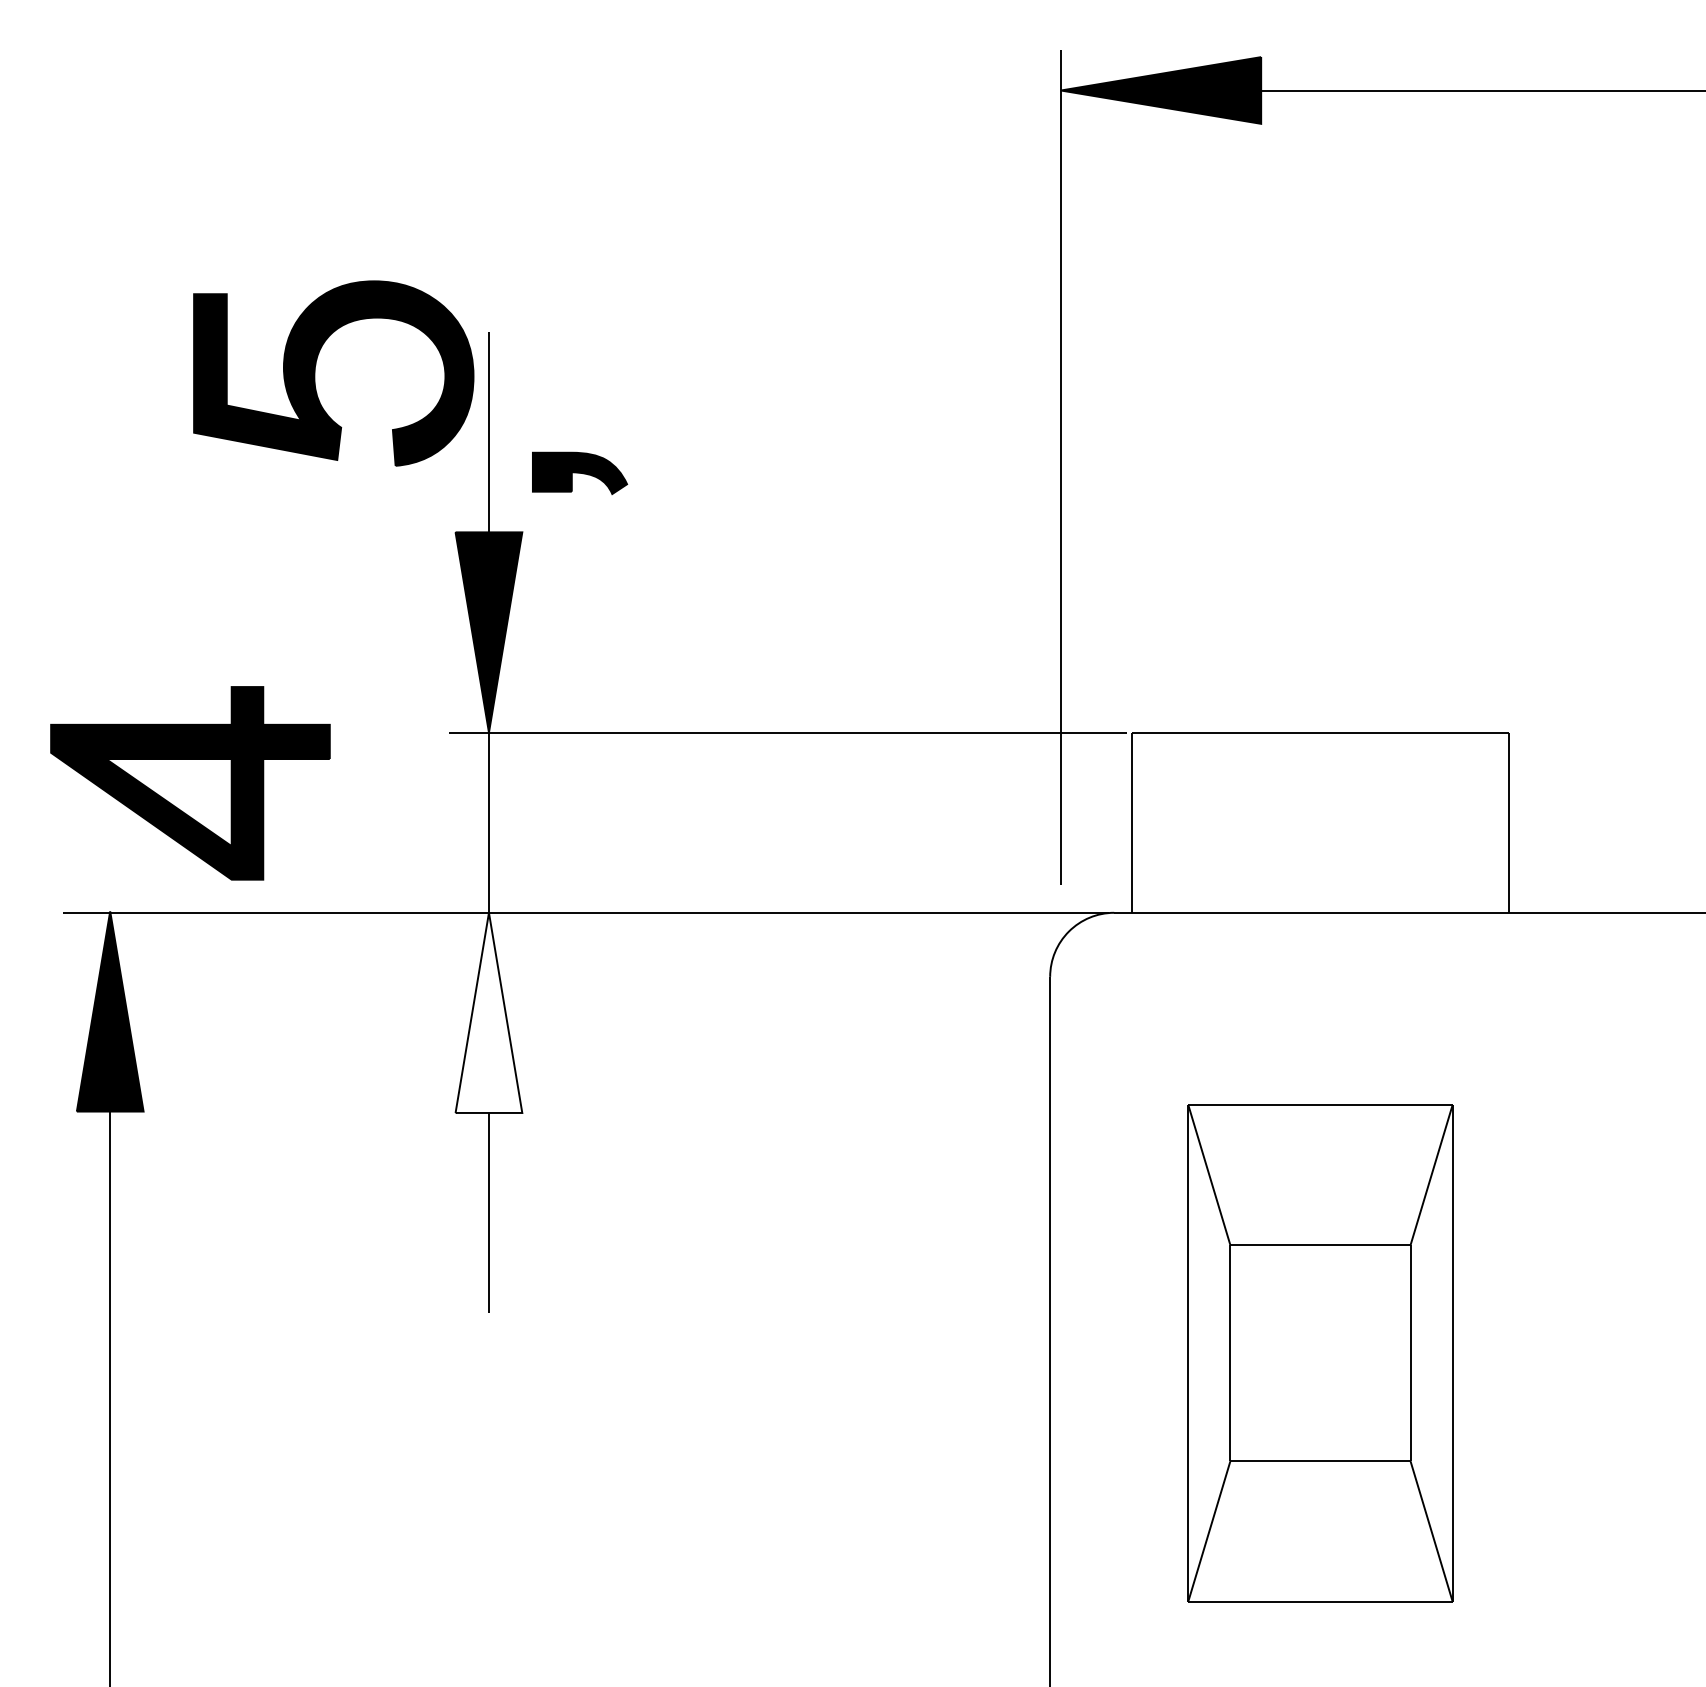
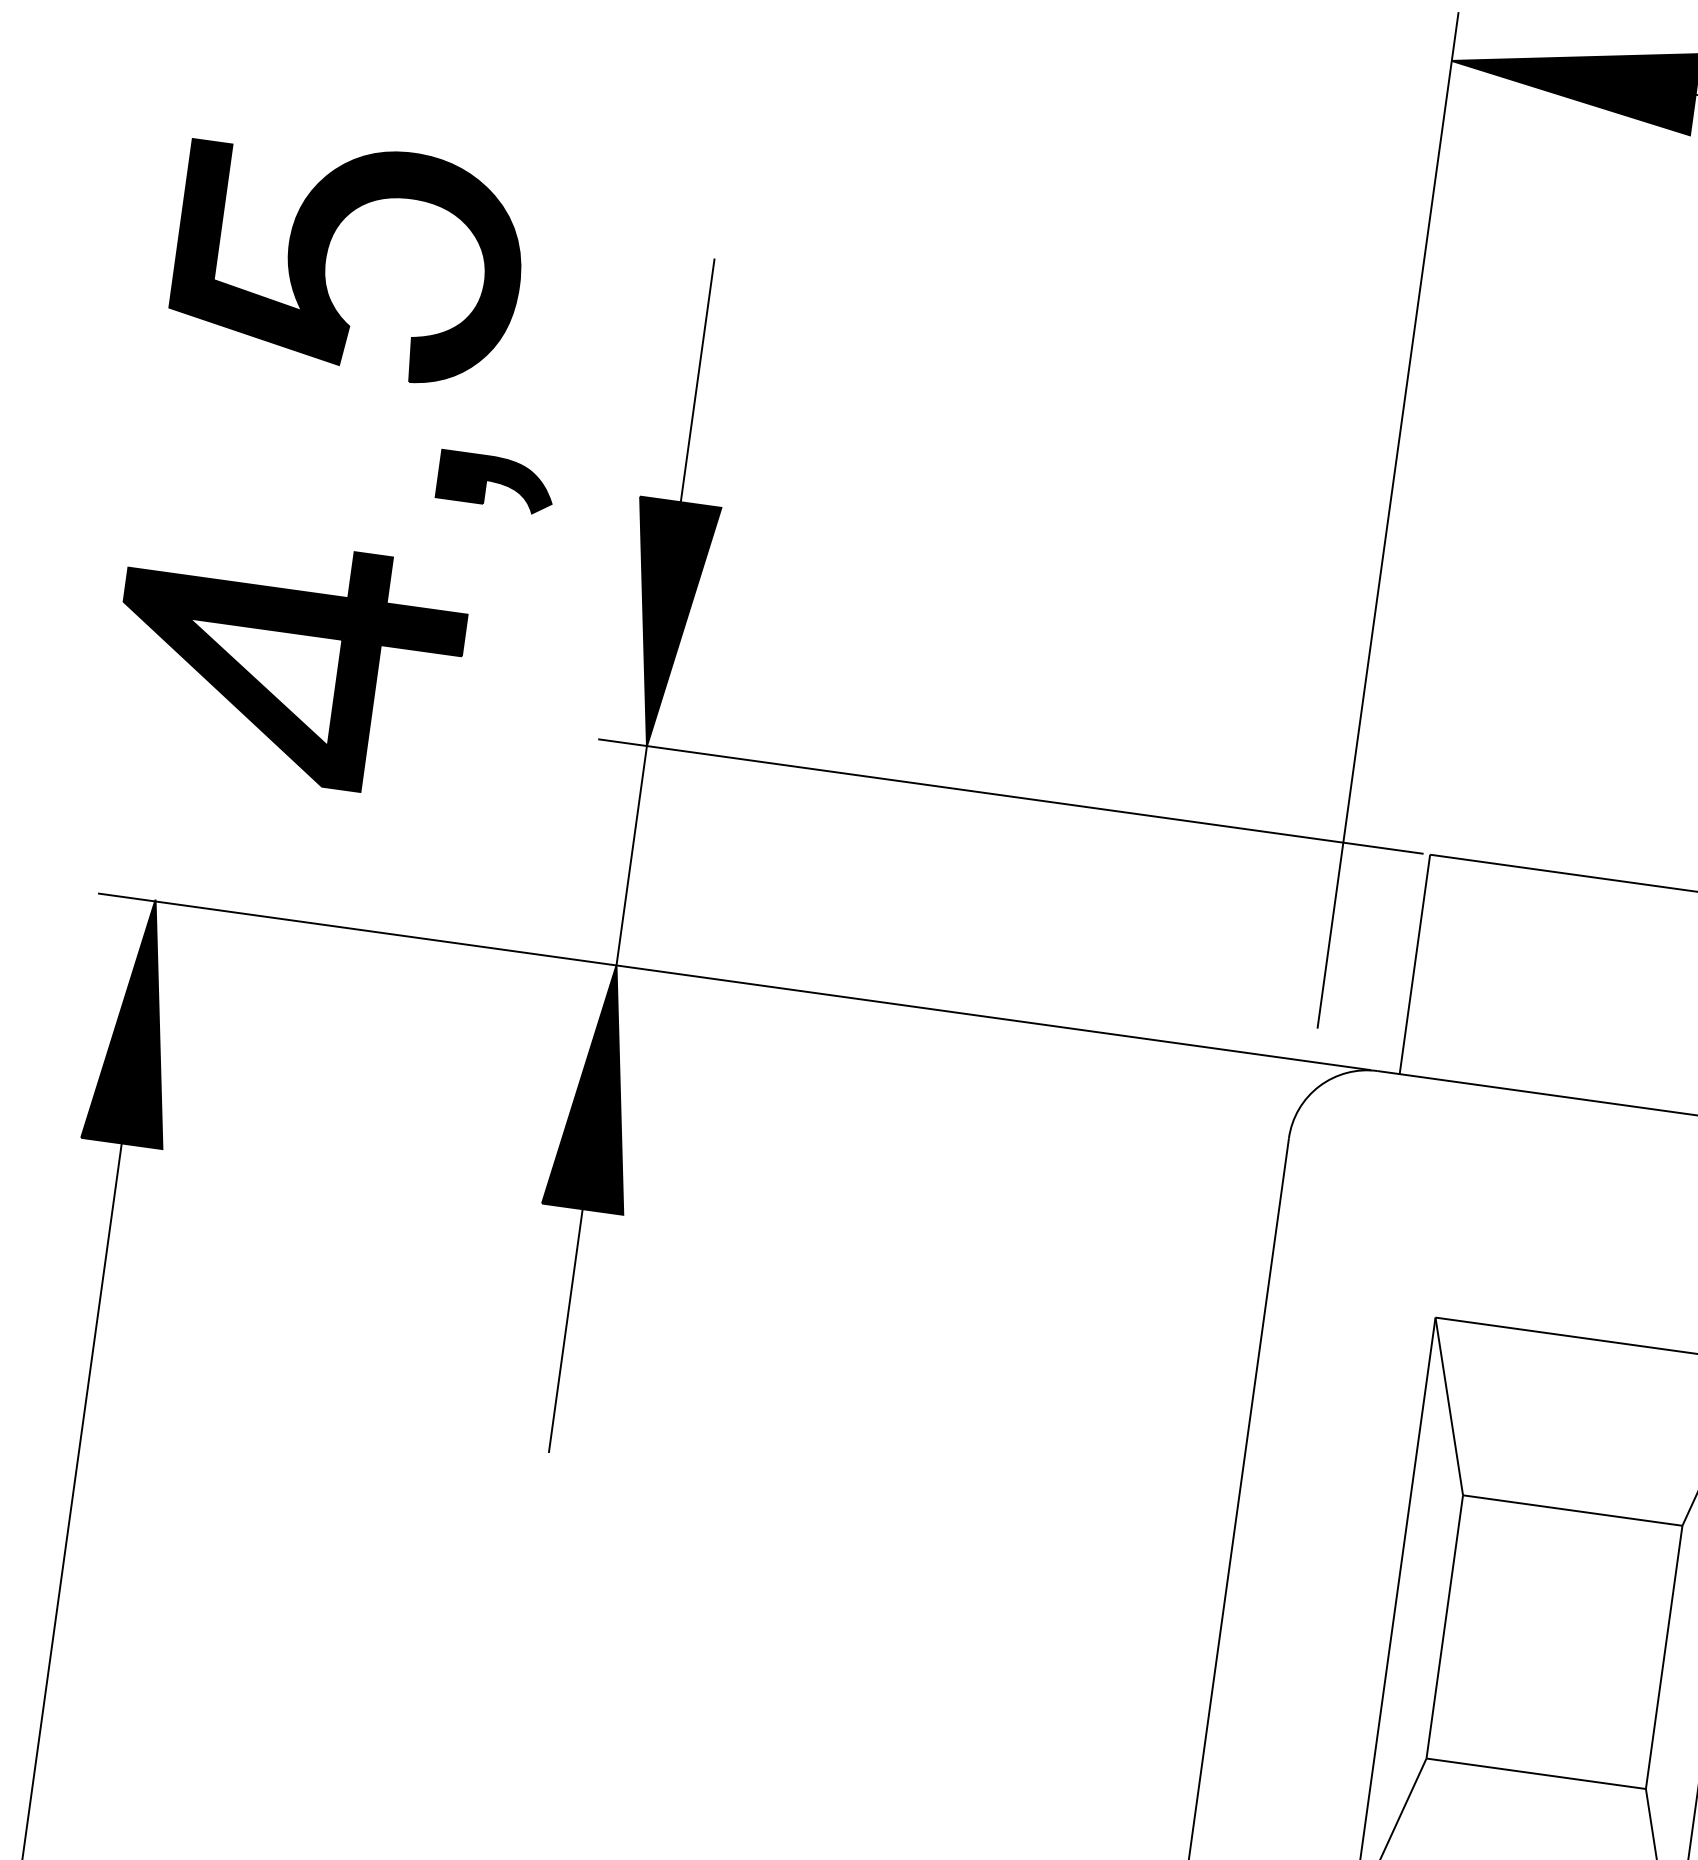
part: (315, 373) -> (327, 256), moved
part: (580, 472) -> (496, 481), moved
part: (190, 783) -> (288, 662), moved
fill: (488, 1012) -> (599, 1086), added

